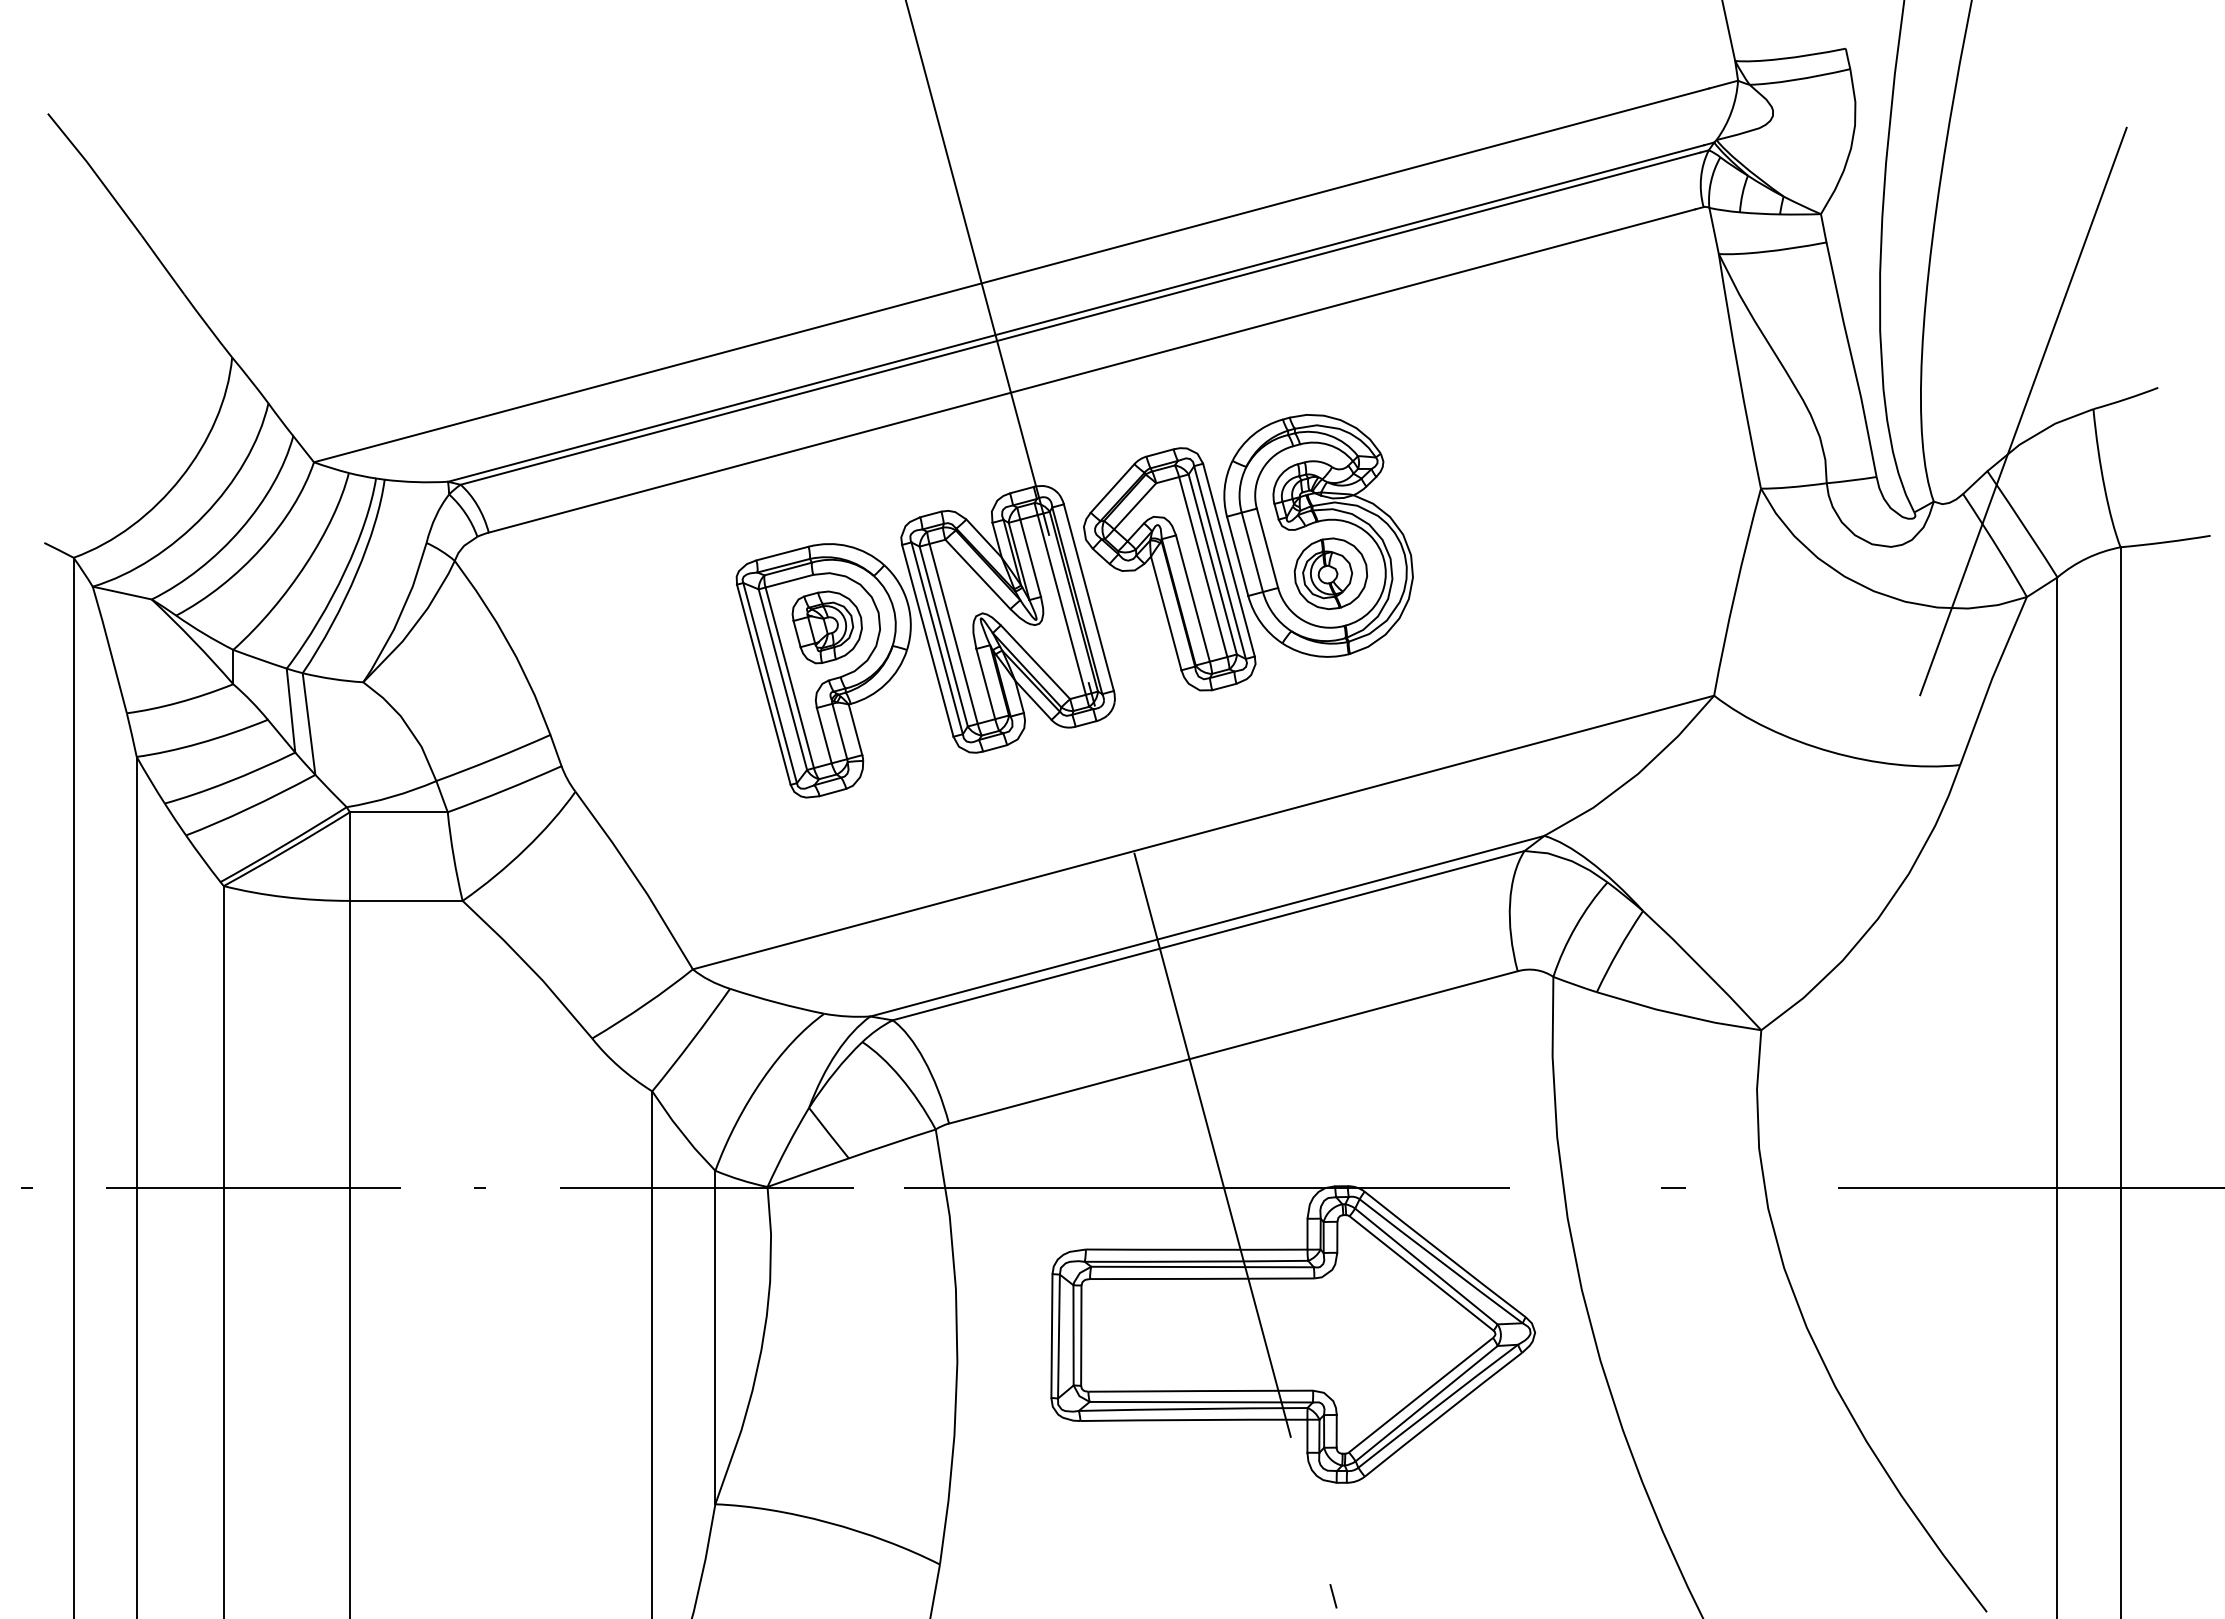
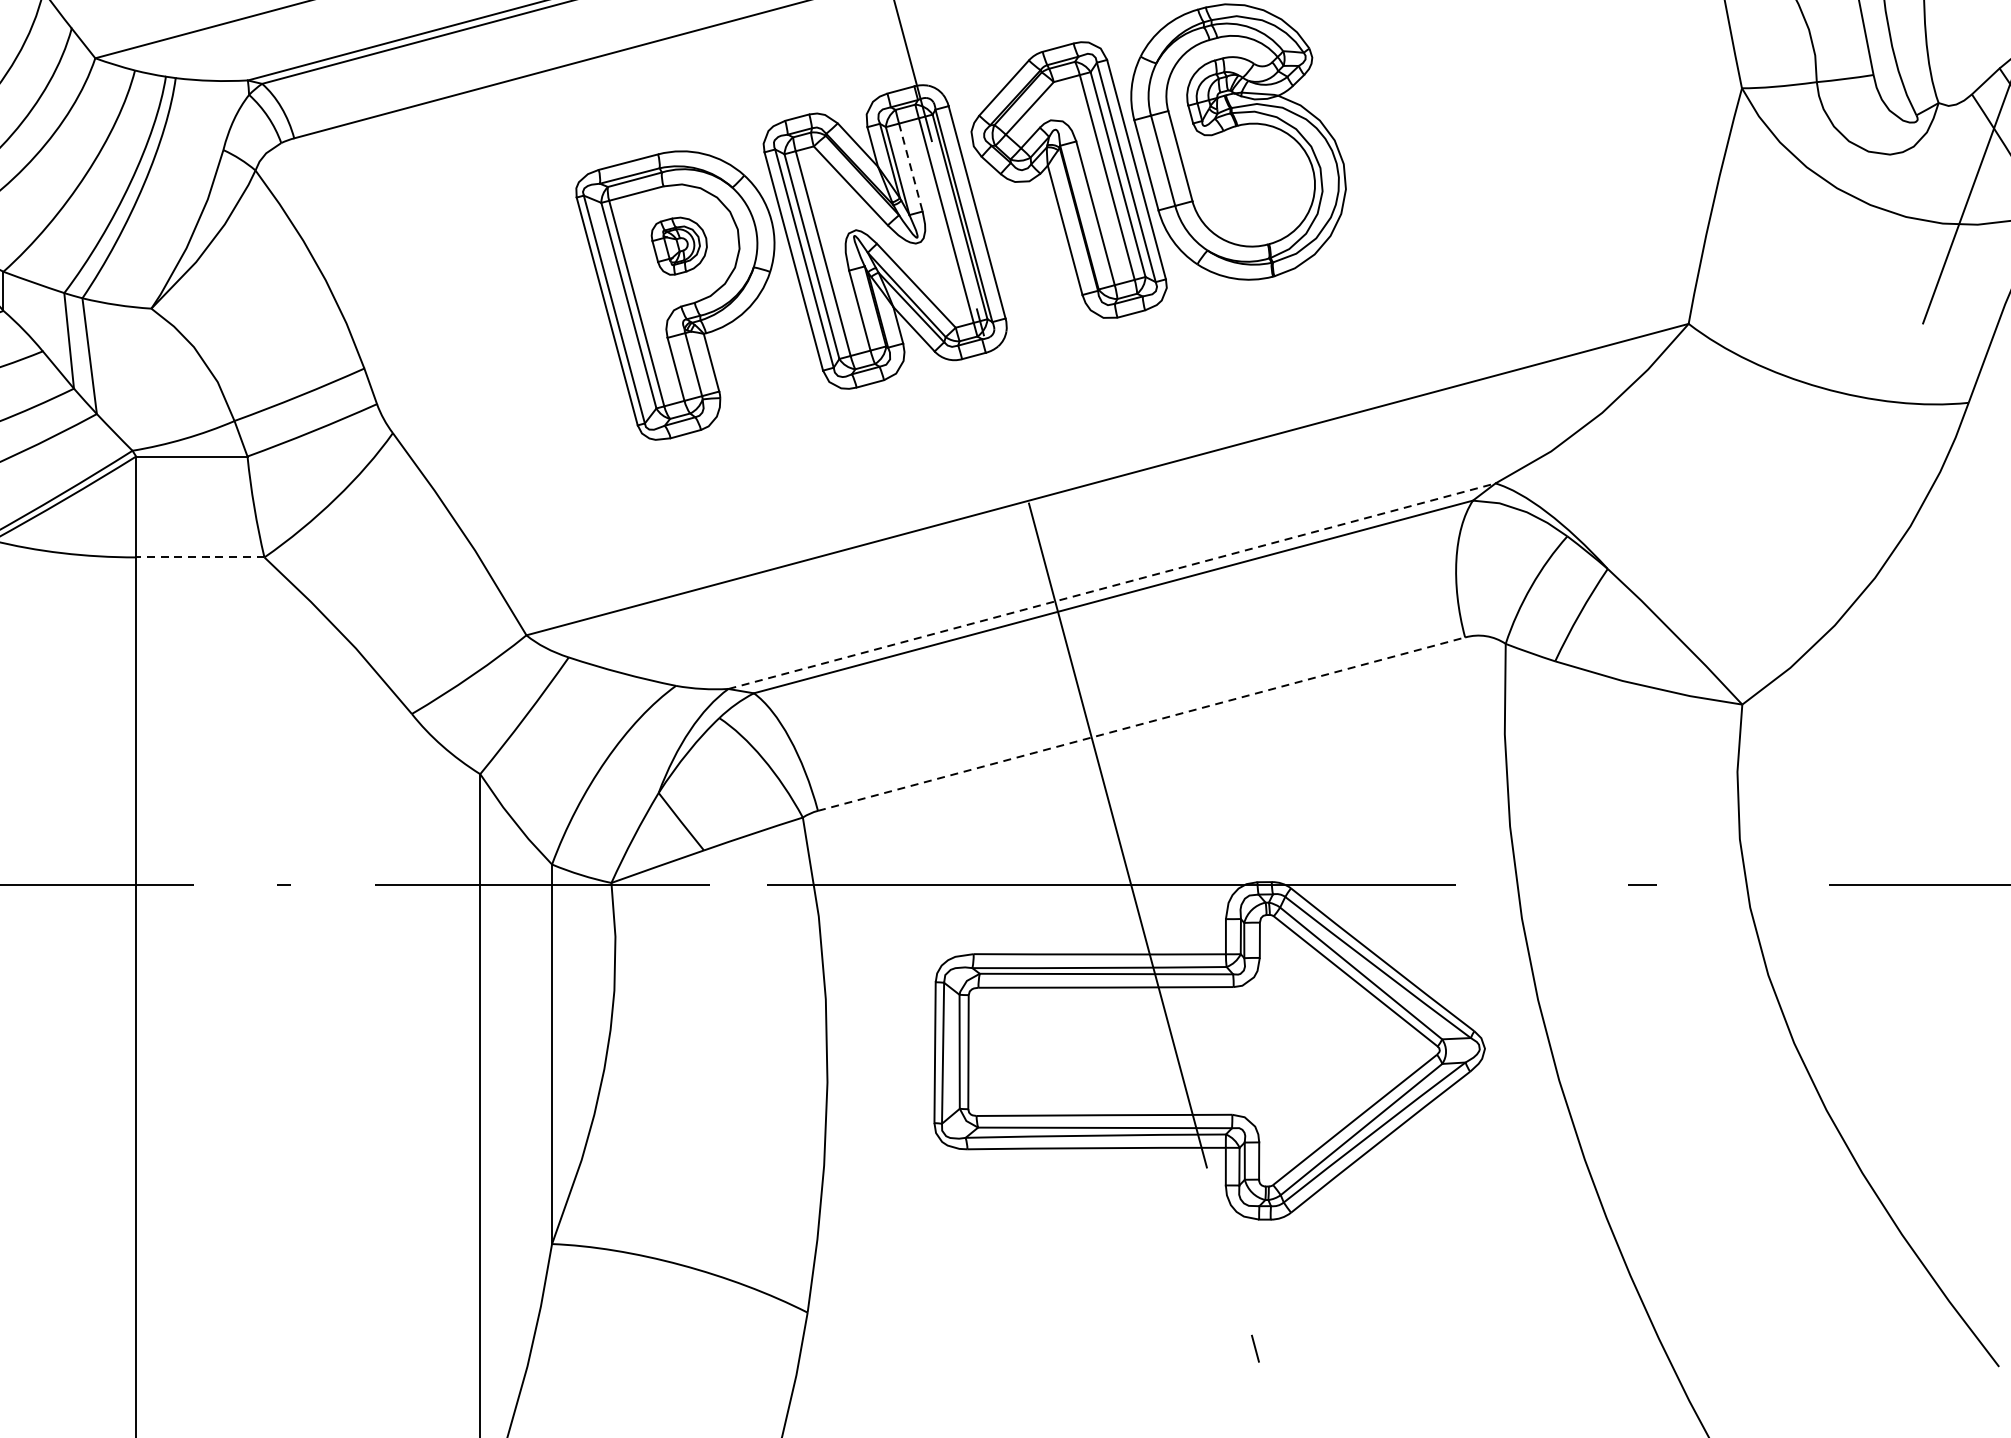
line: (1030, 558) -> (910, 167), solid -> dashed
part: (1330, 573) -> (1252, 184), removed
part: (826, 627) -> (678, 246), size x0.7
line: (405, 900) -> (199, 556), solid -> dashed
line: (1207, 926) -> (1112, 586), solid -> dashed
line: (1233, 1047) -> (1141, 724), solid -> dashed

